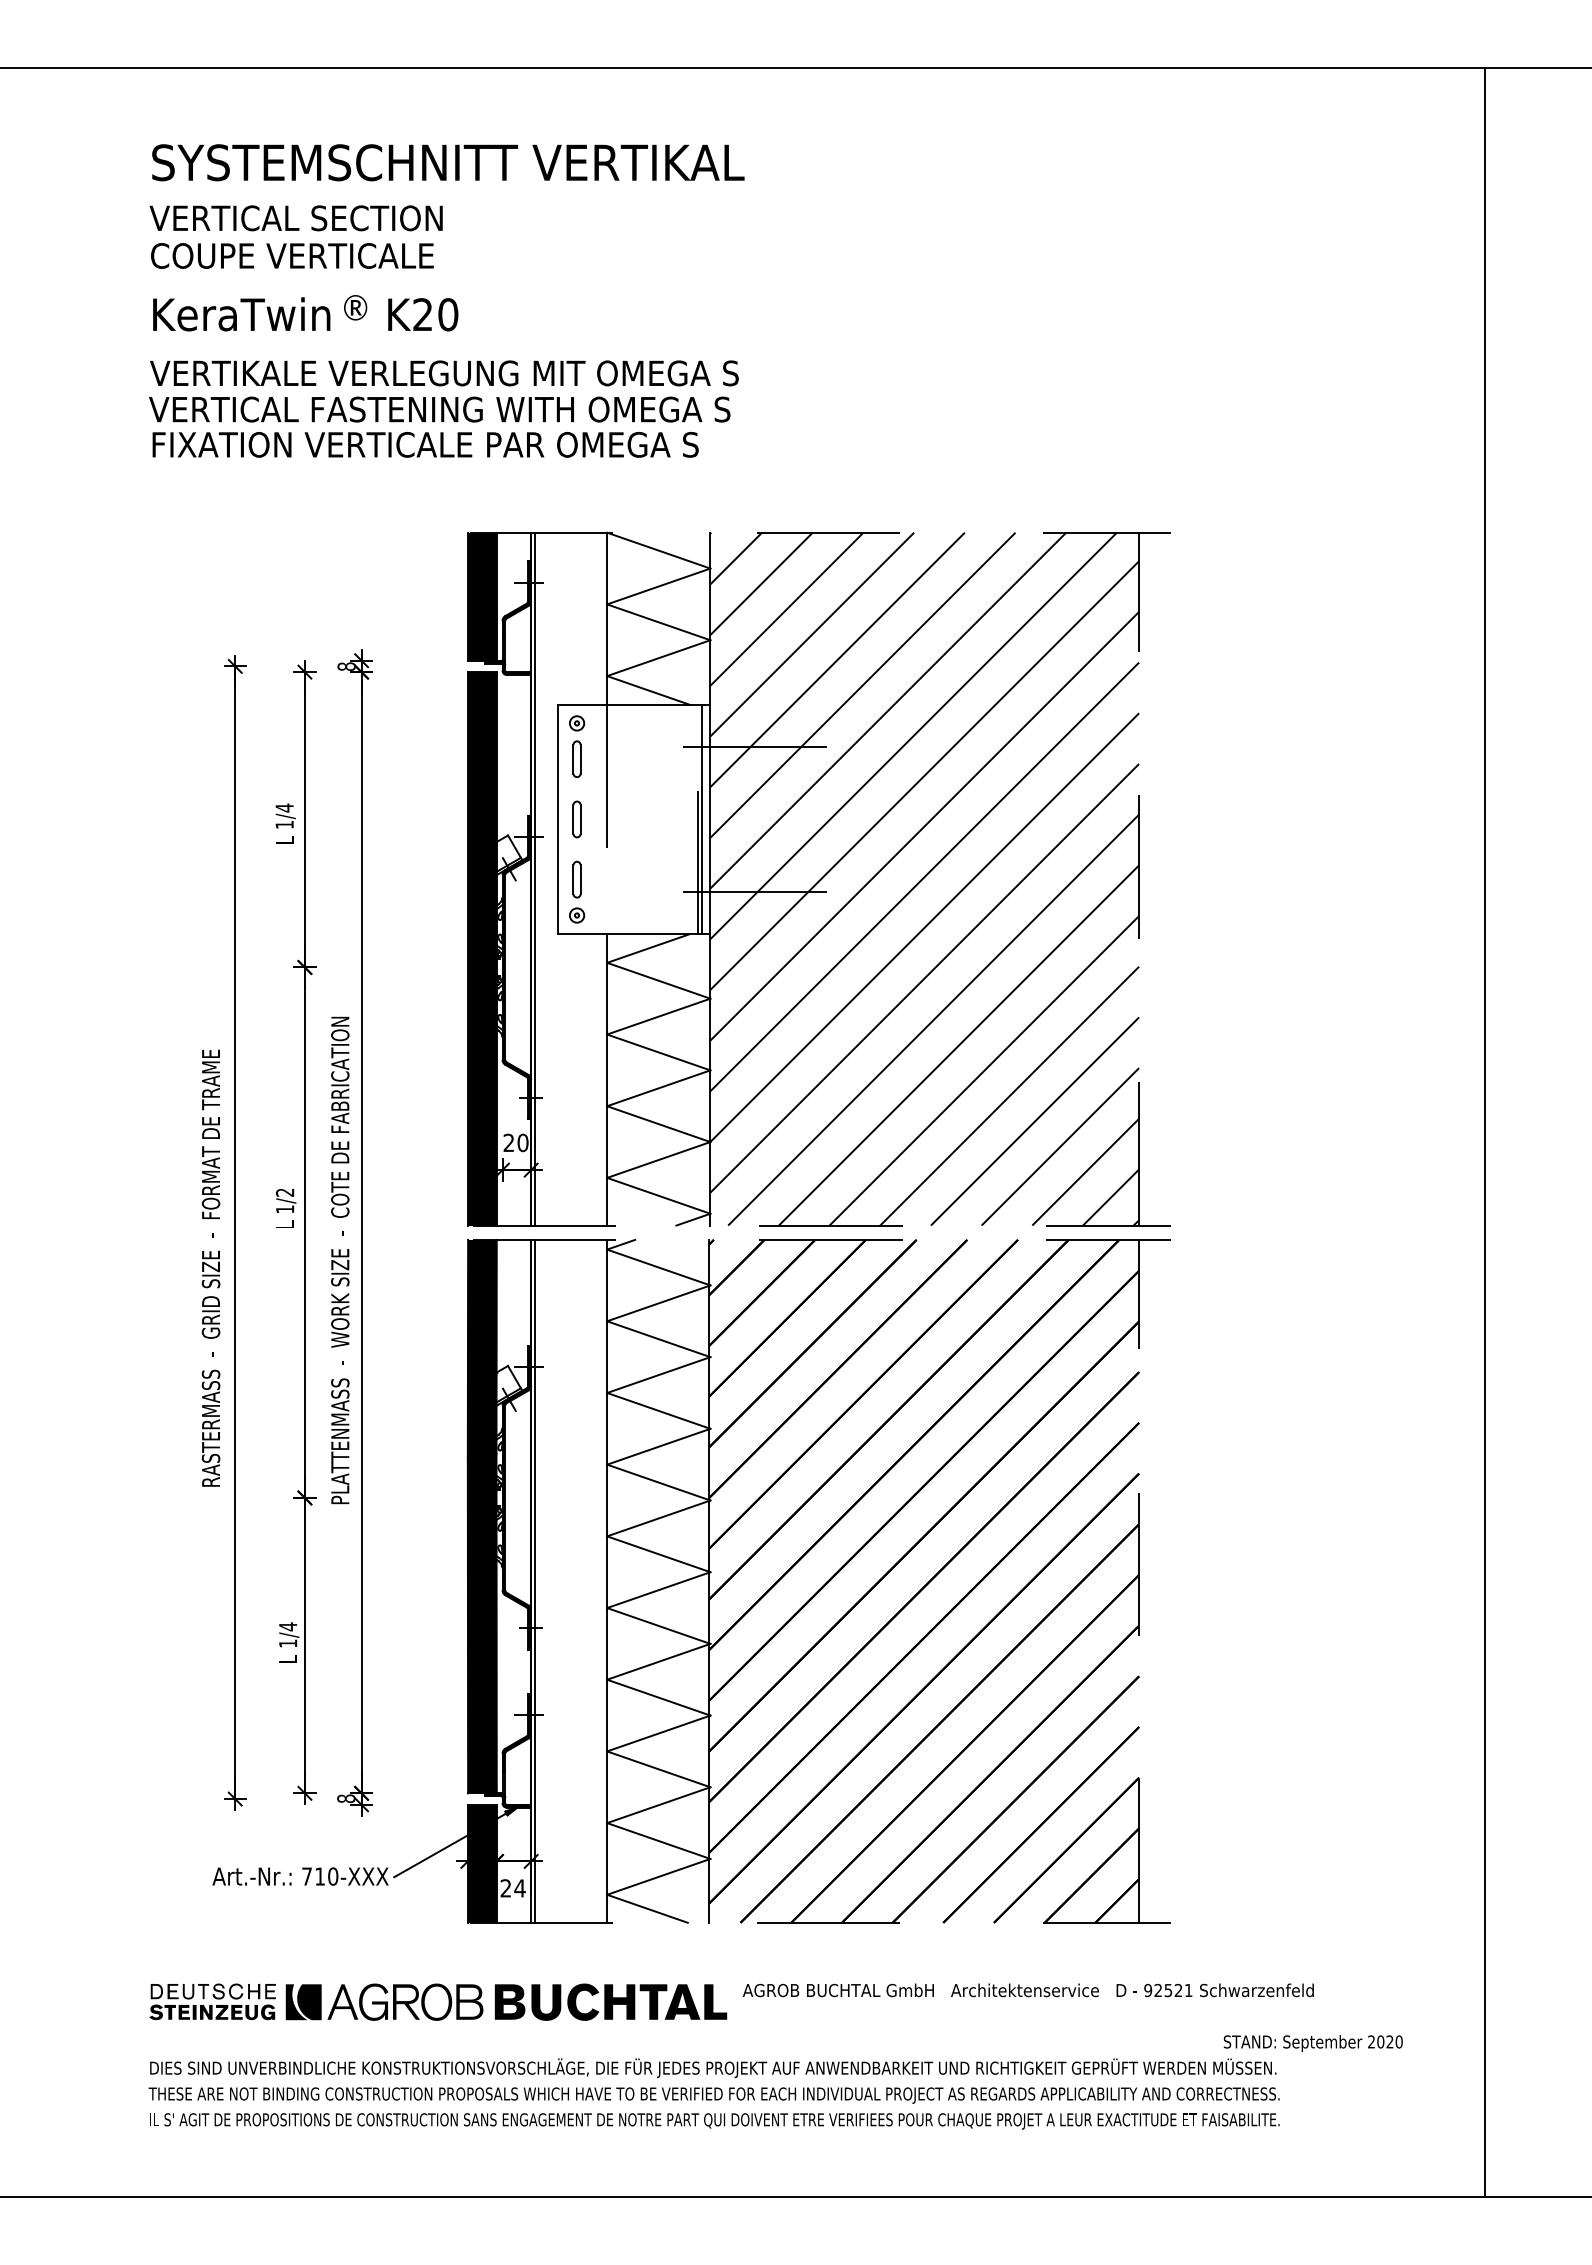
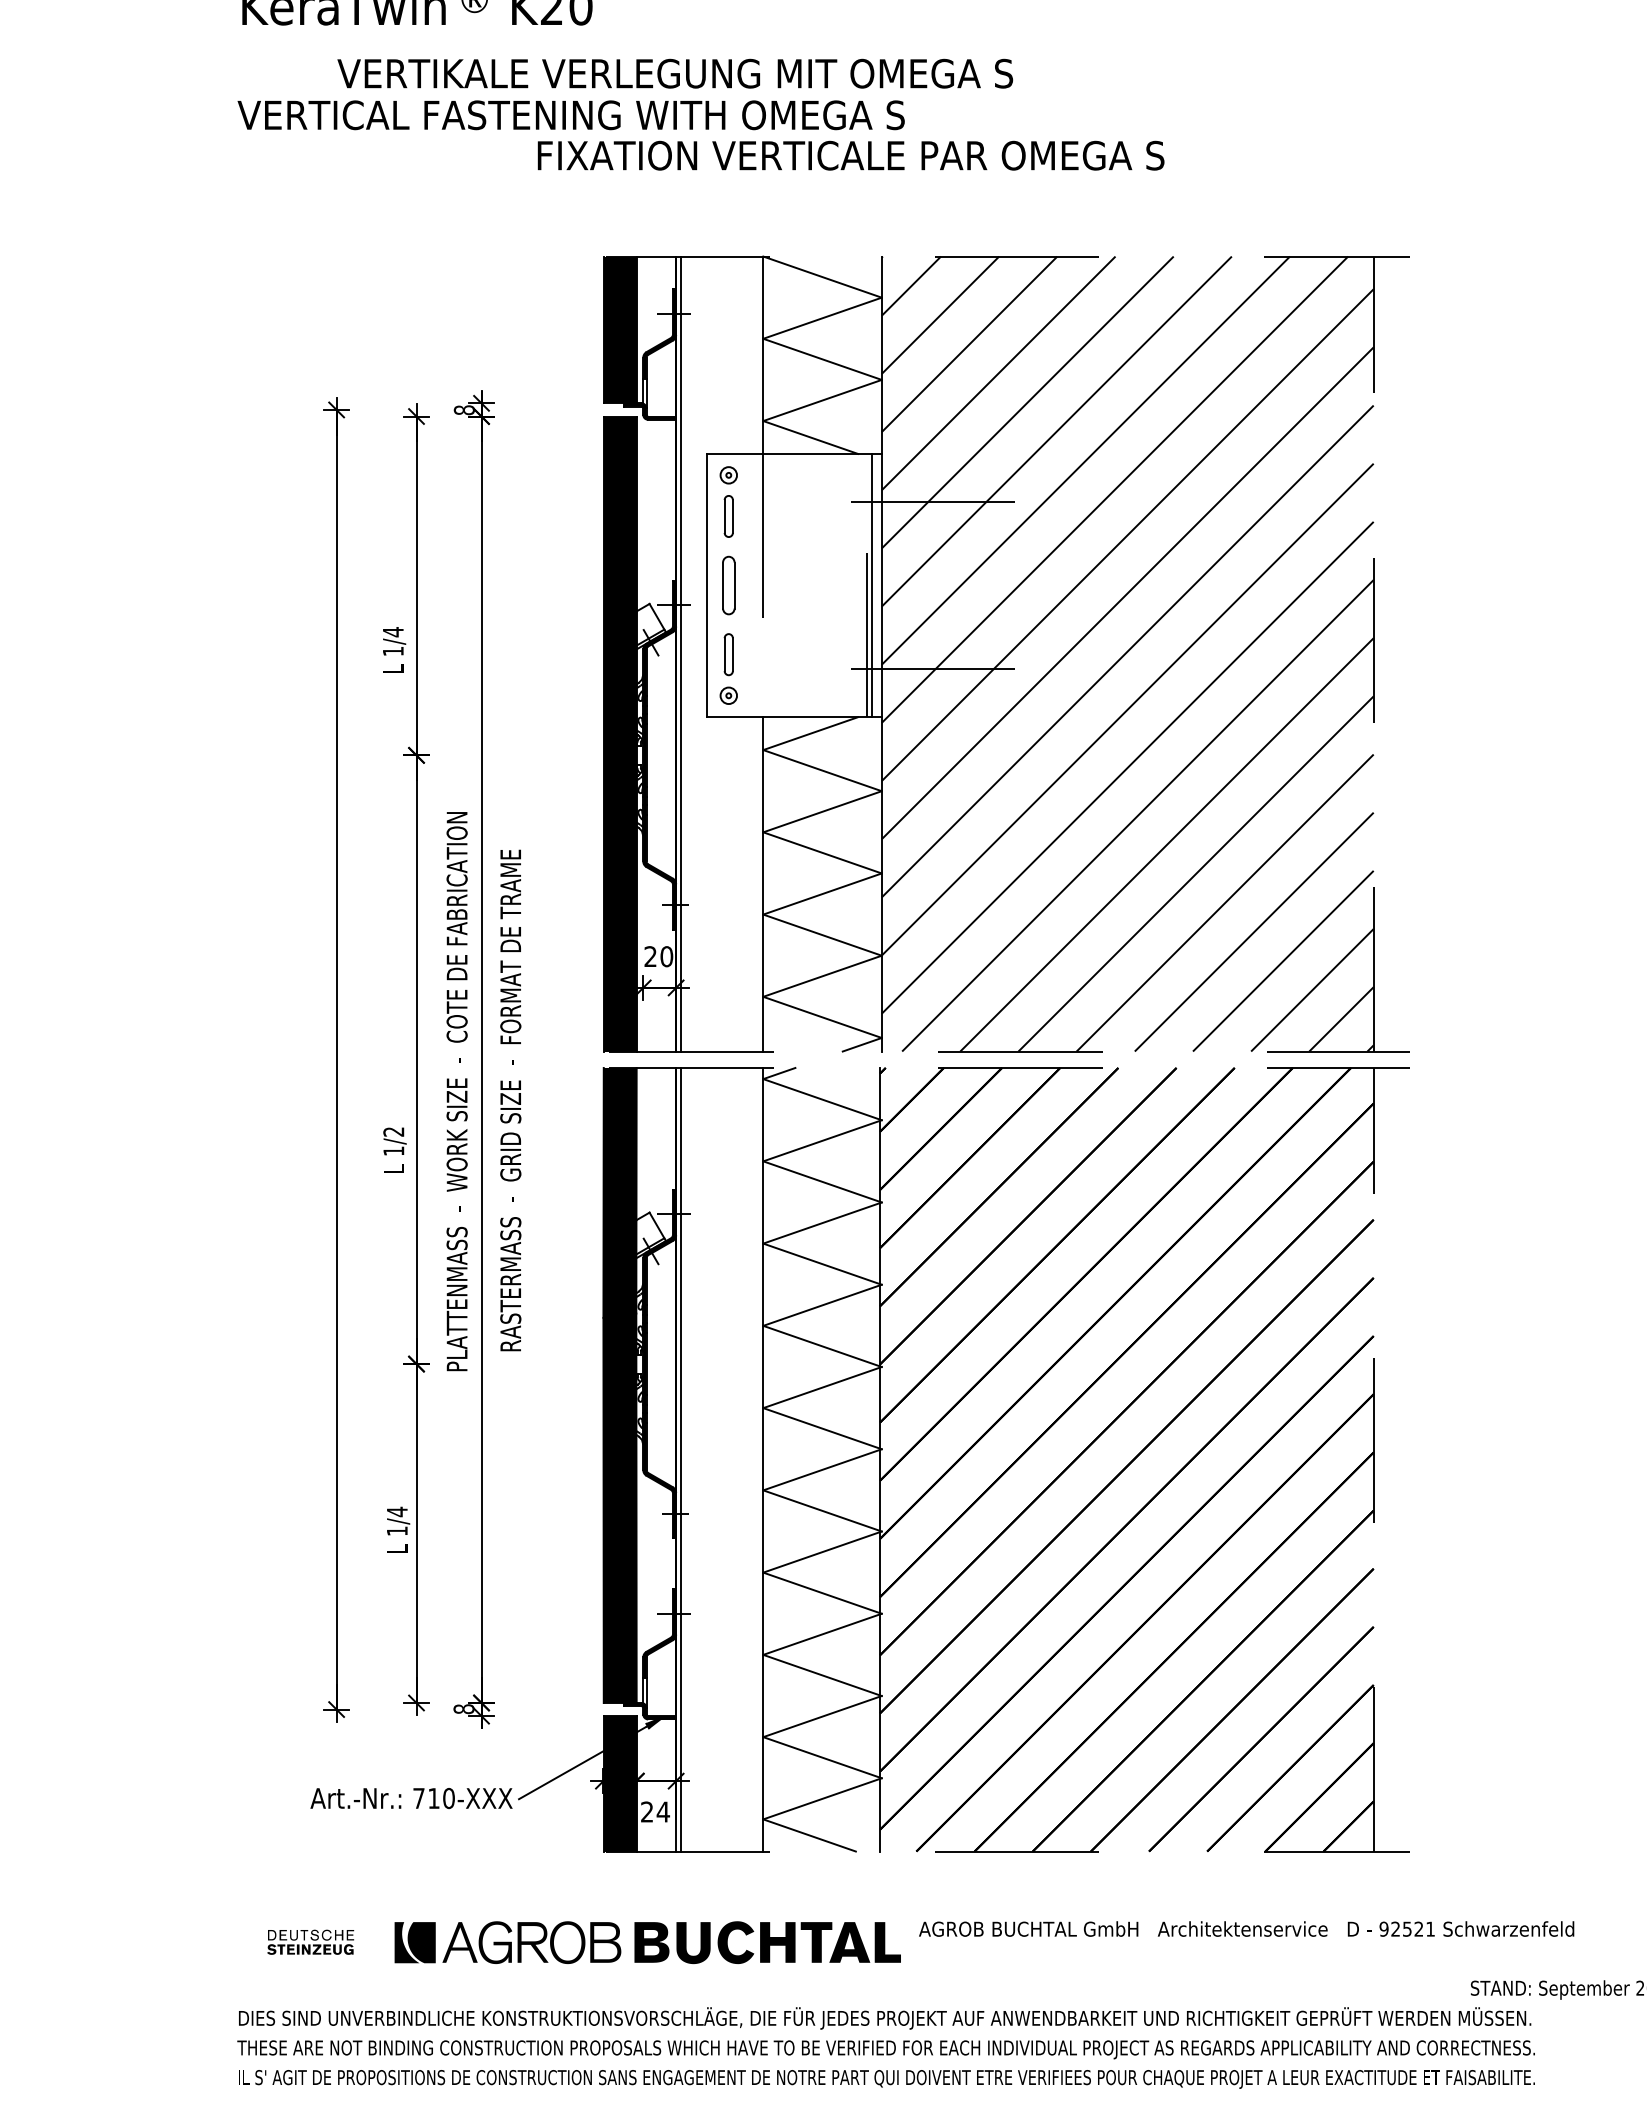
text: (444, 373) -> (675, 73), moved
text: (425, 444) -> (850, 155), moved
part: (576, 819) -> (728, 585), size x1.4
text: (285, 823) -> (394, 649), moved
text: (286, 1208) -> (395, 1150), moved
text: (210, 1267) -> (510, 1099), moved
part: (212, 2001) -> (310, 1941), size x0.6

